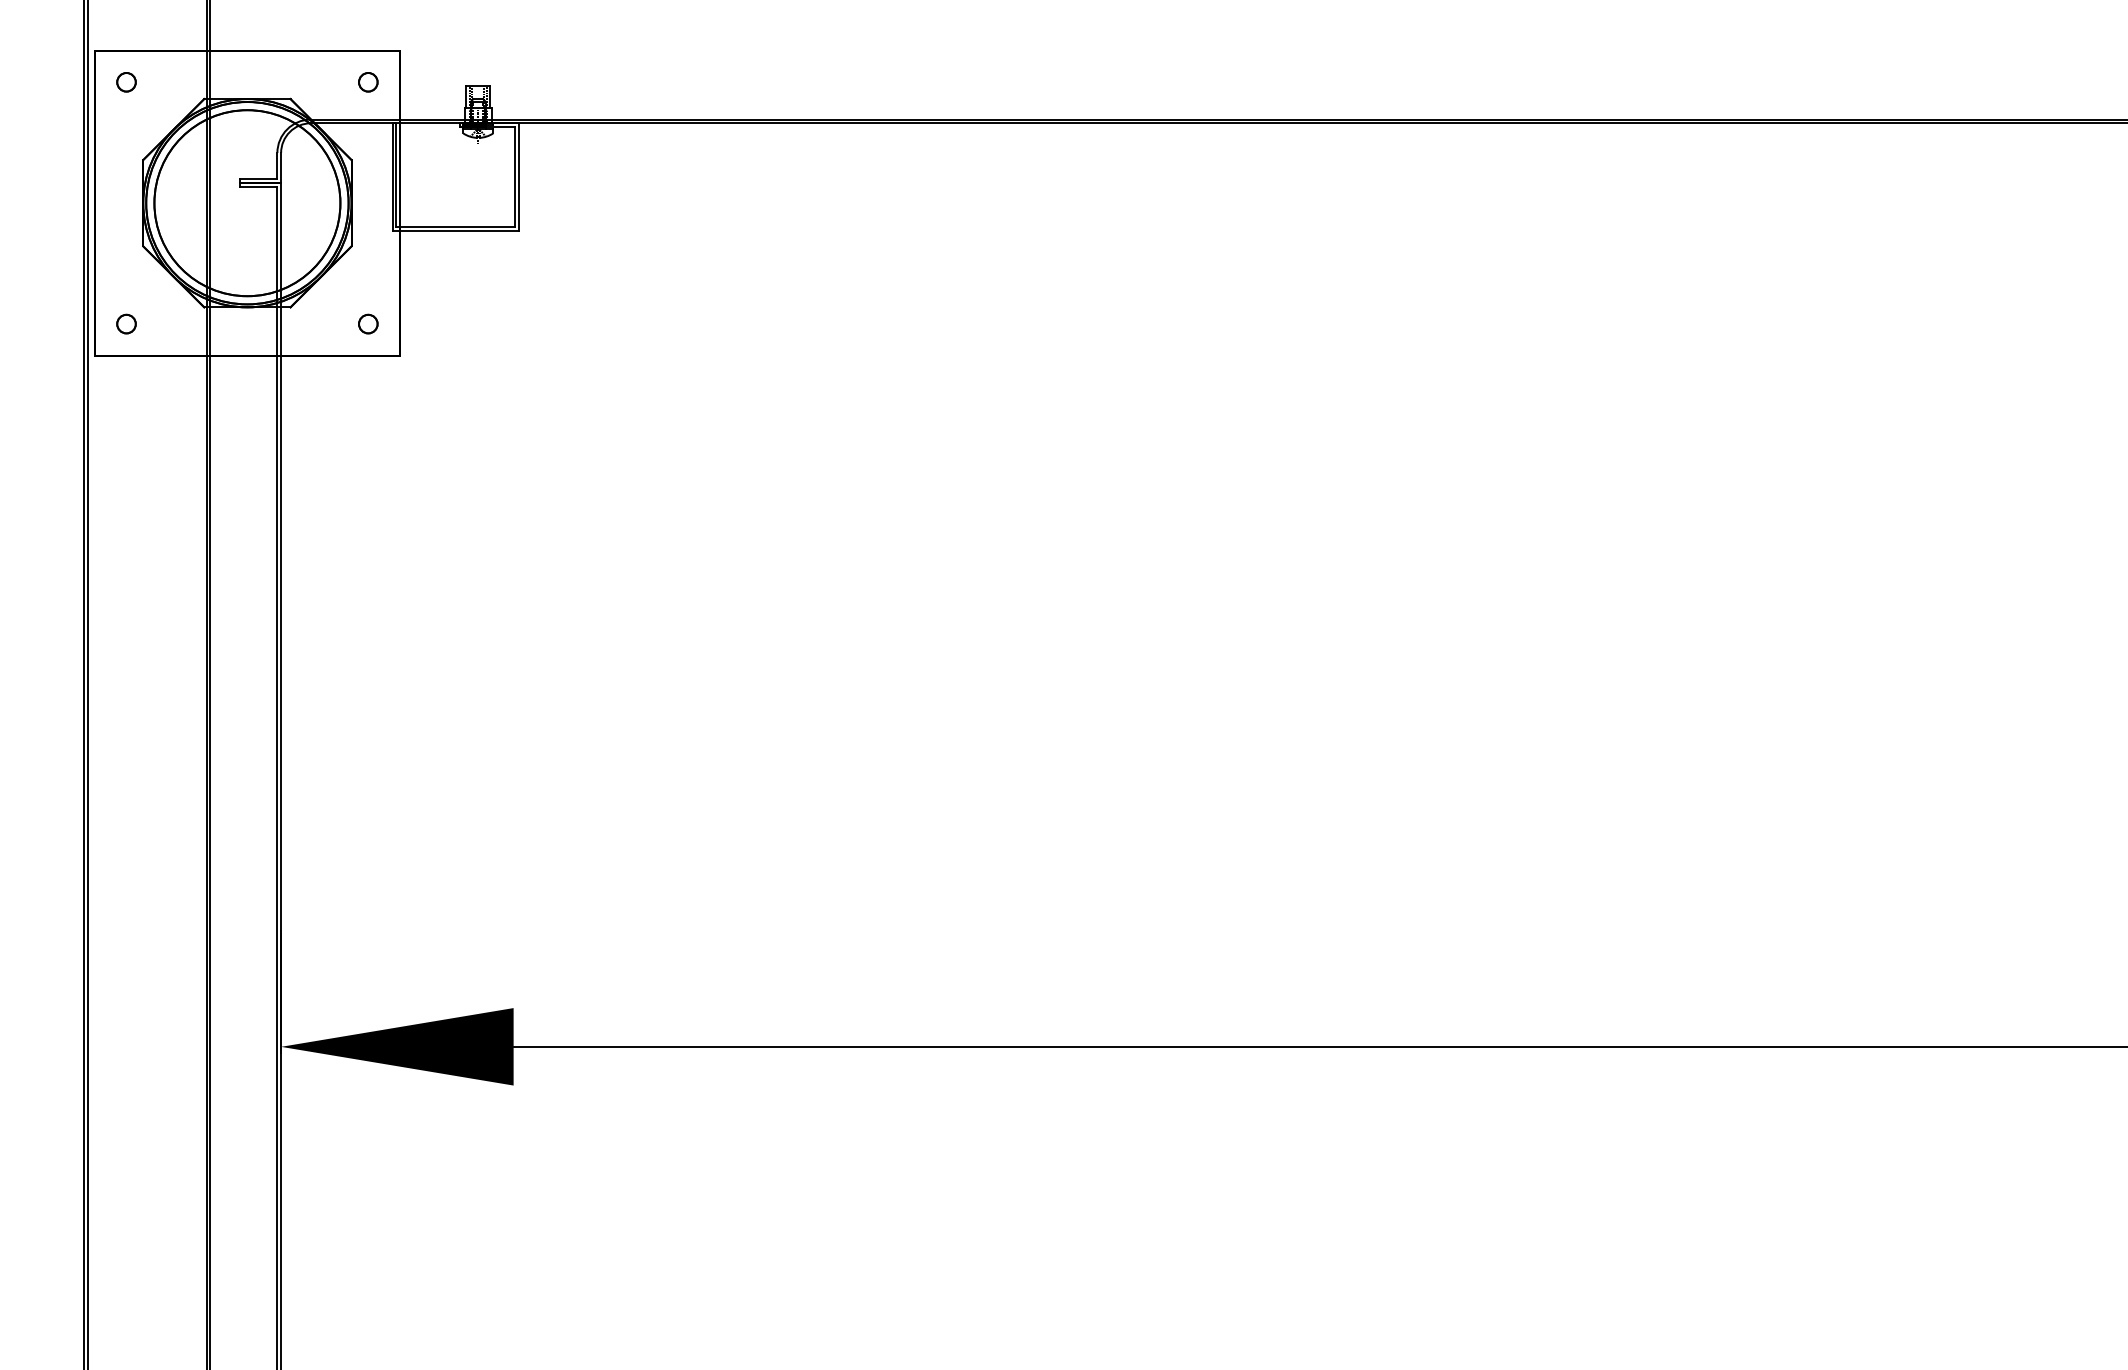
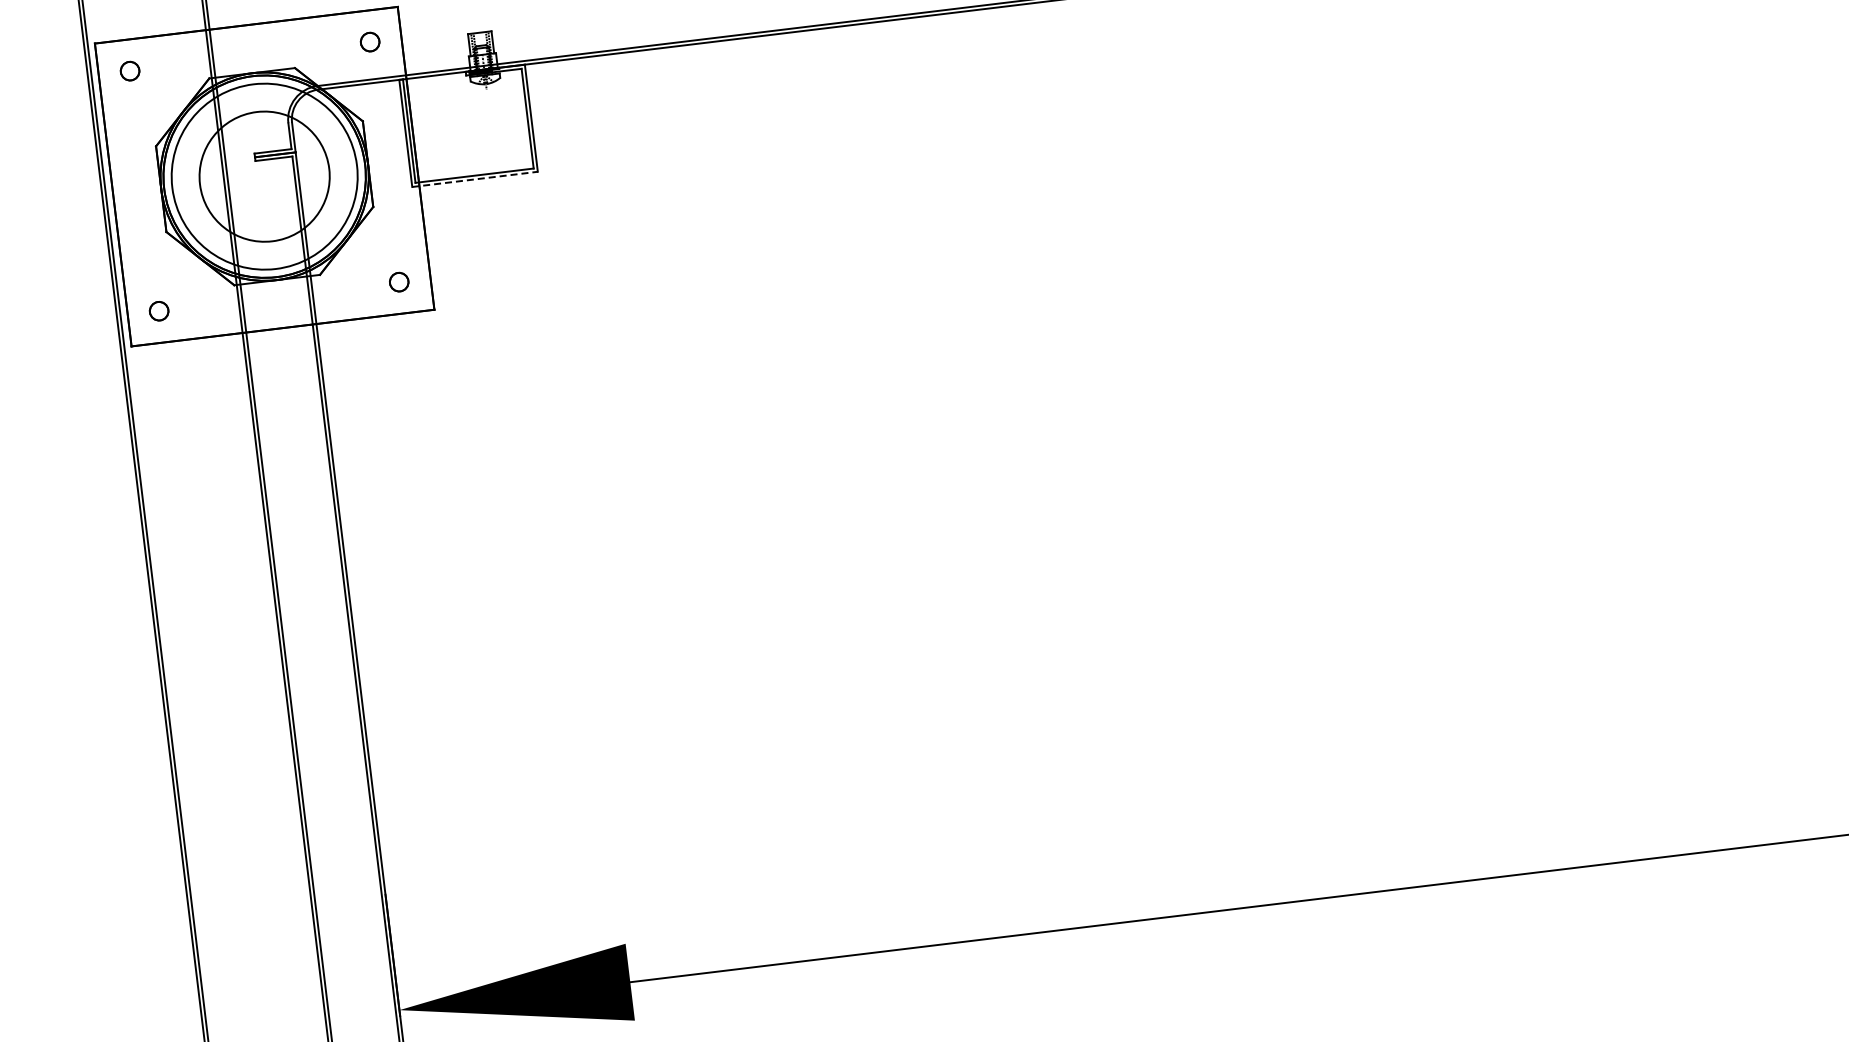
circle: (247, 203) -> (264, 176), size x0.7
line: (456, 231) -> (475, 179), solid -> dashed

